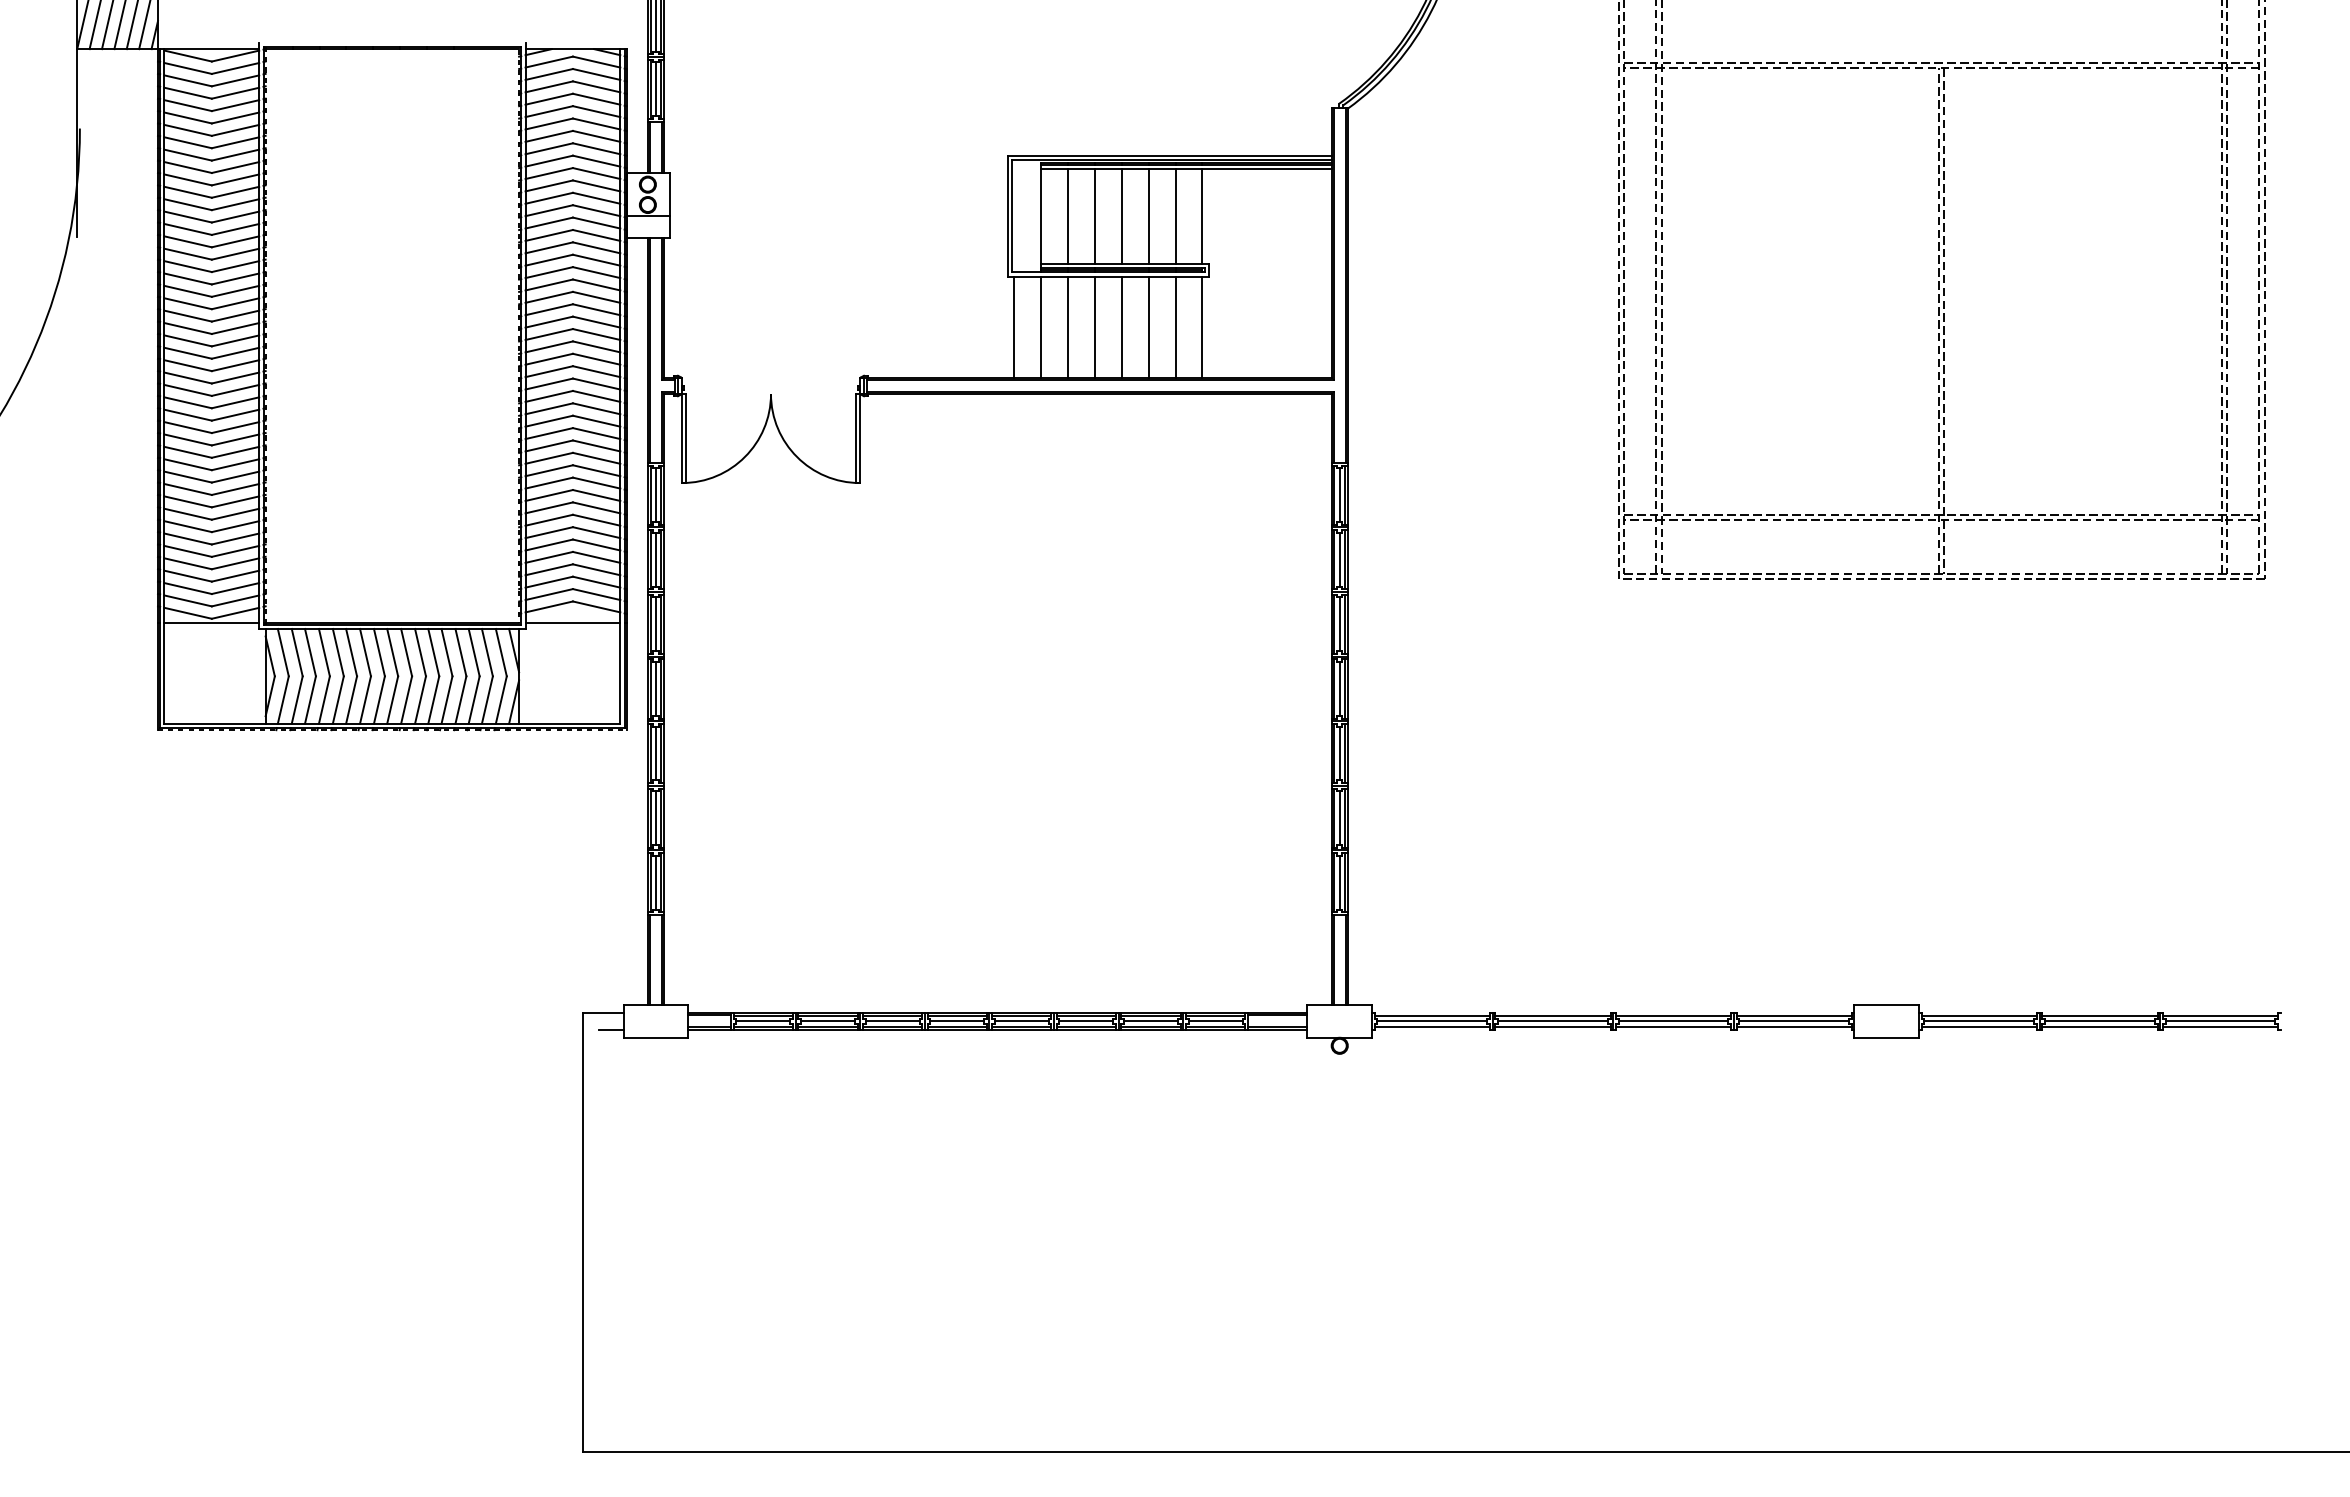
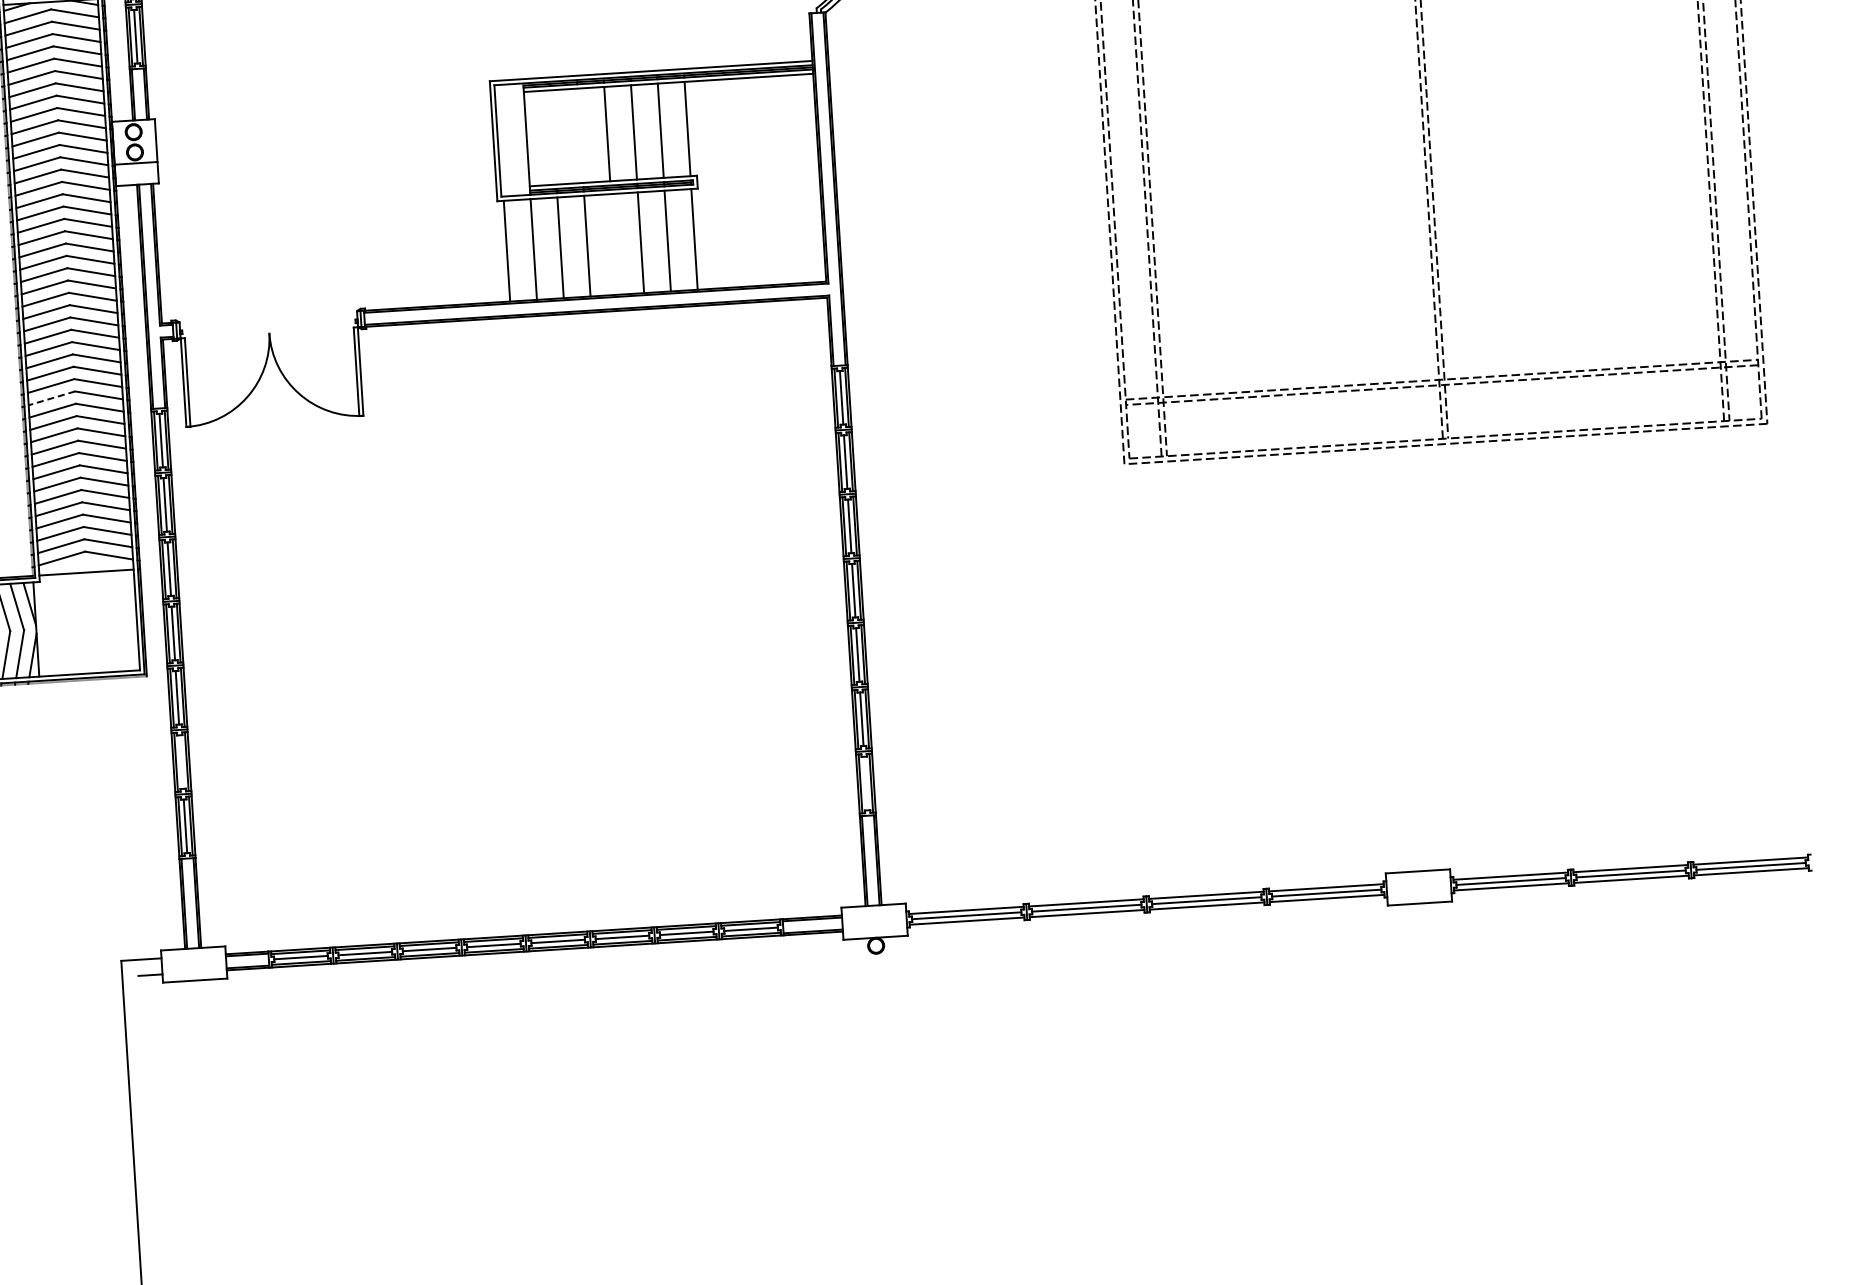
line: (1067, 216) -> (553, 137), removed
line: (1094, 216) -> (580, 135), removed
line: (1121, 326) -> (613, 243), removed
line: (548, 446) -> (51, 398), solid -> dashed
line: (656, 818) -> (181, 762), removed
line: (1339, 882) -> (865, 783), removed

